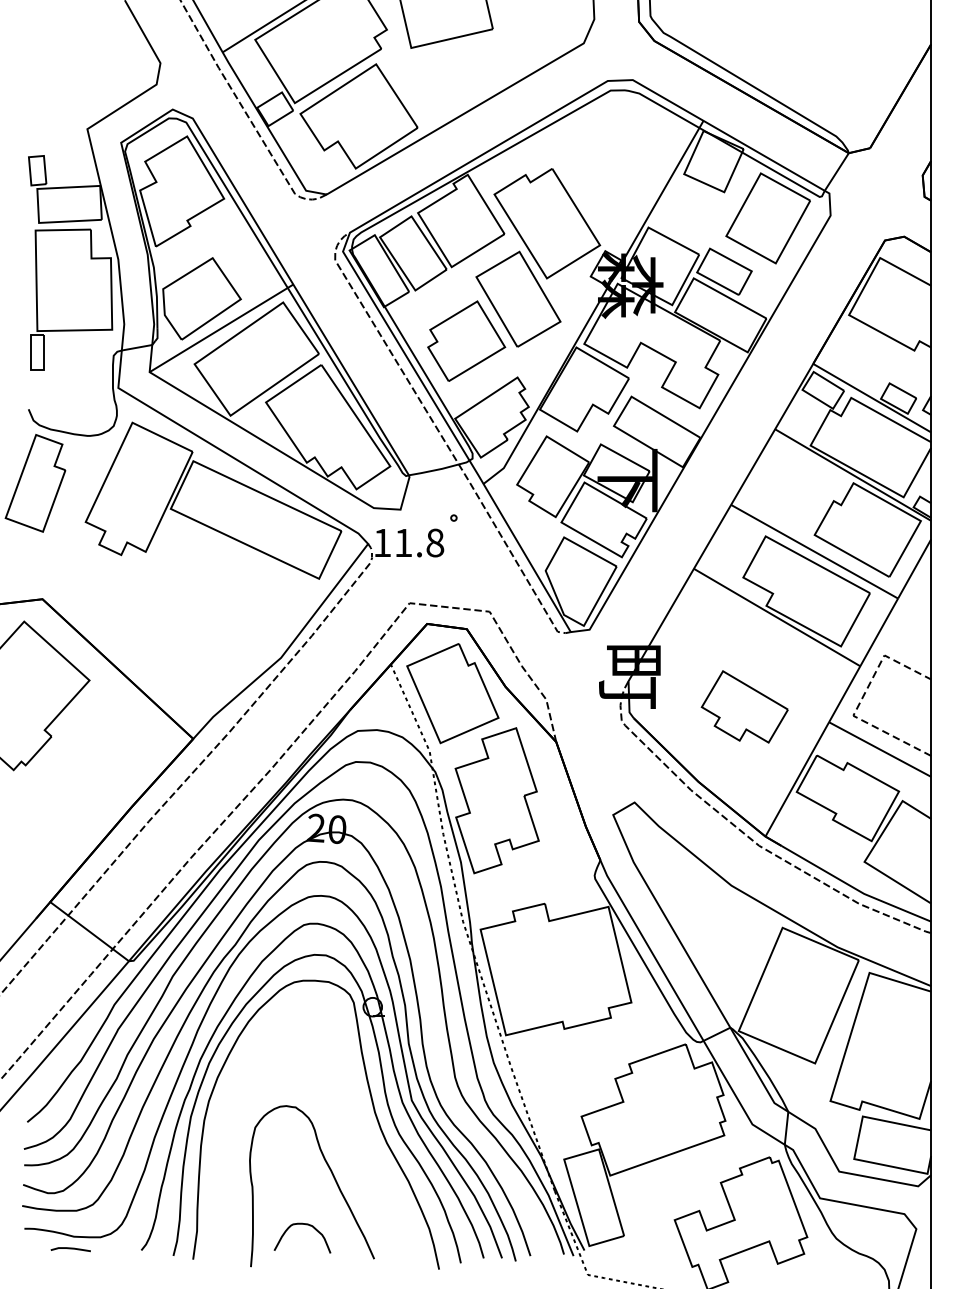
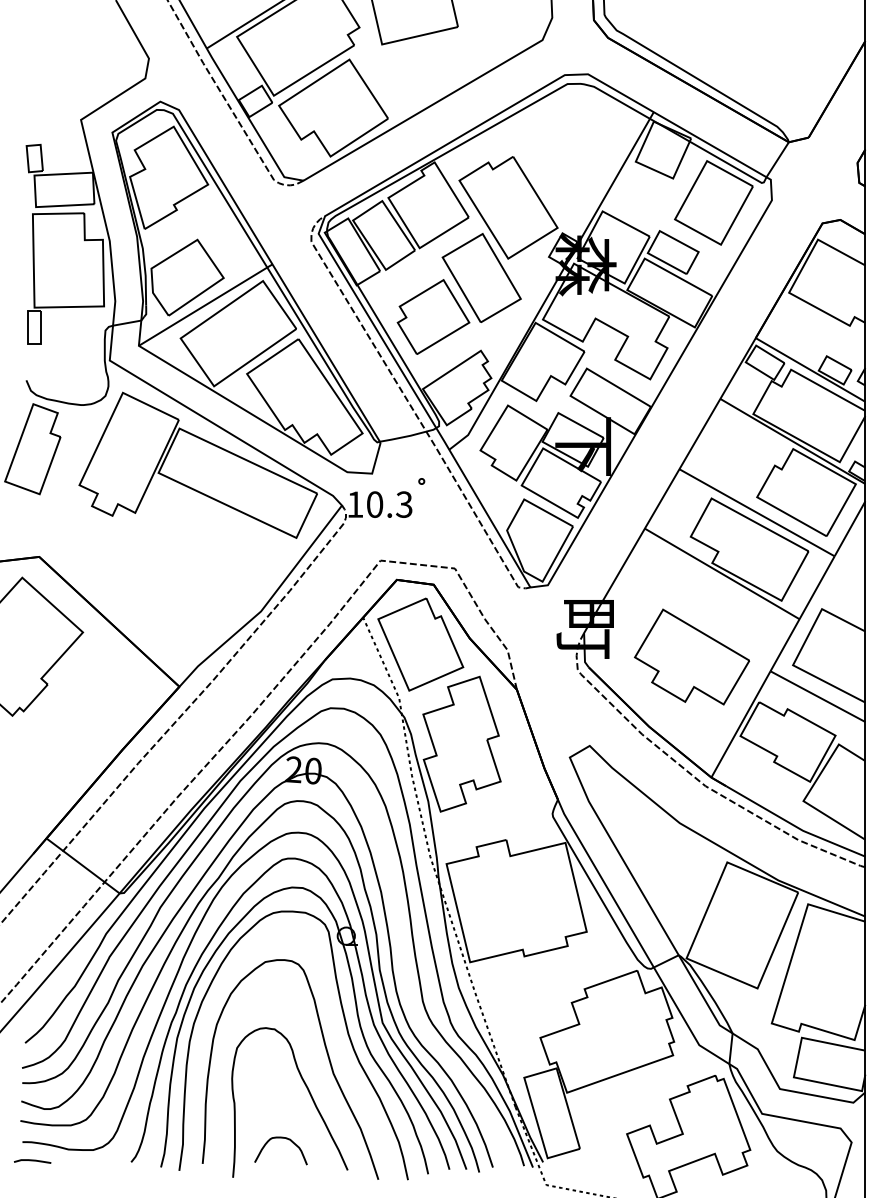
text: (419, 542) -> (389, 504), 11.8 -> 10.3
line: (861, 700) -> (800, 651), dashed -> solid
part: (745, 706) -> (692, 656), size x1.43
curve: (352, 1137) -> (327, 1057), added
curve: (70, 1249) -> (32, 1161), moved

